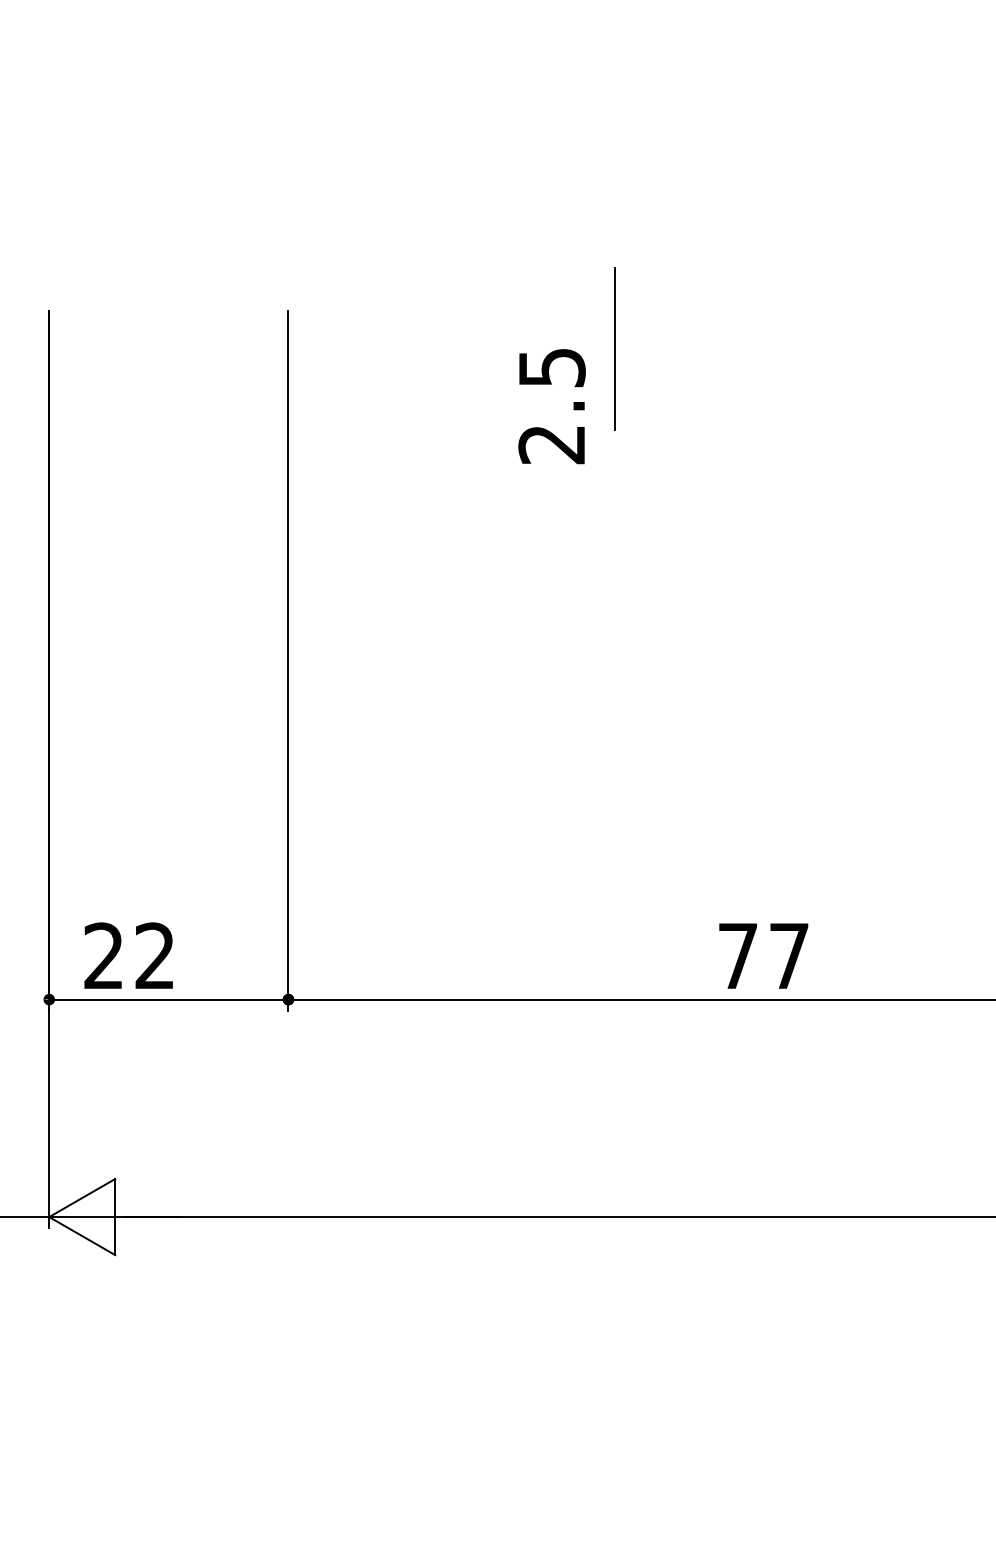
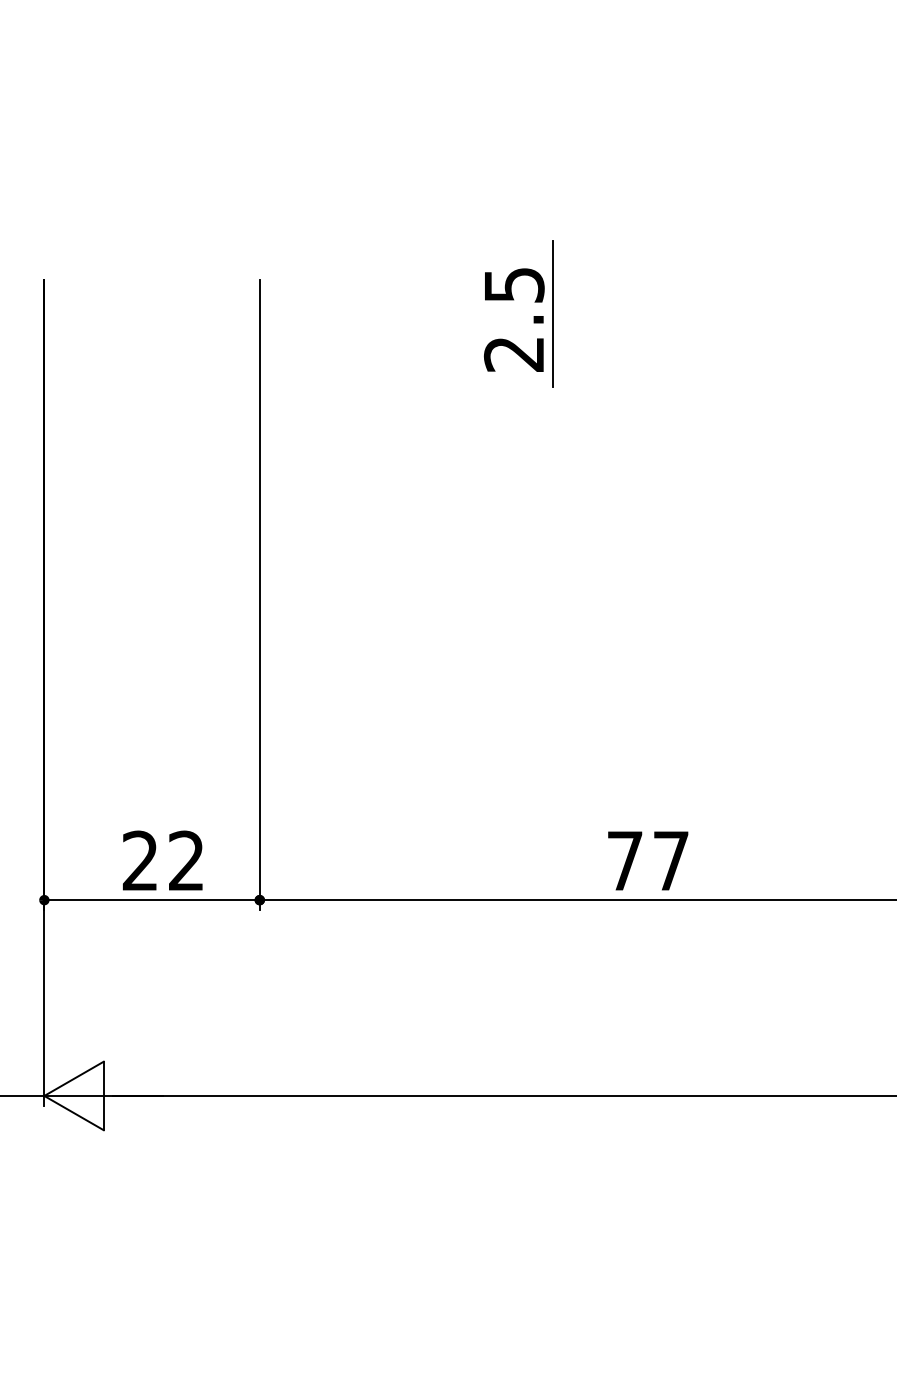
text: (551, 406) -> (513, 320), moved
text: (128, 955) -> (162, 860), moved
text: (763, 955) -> (647, 860), moved

